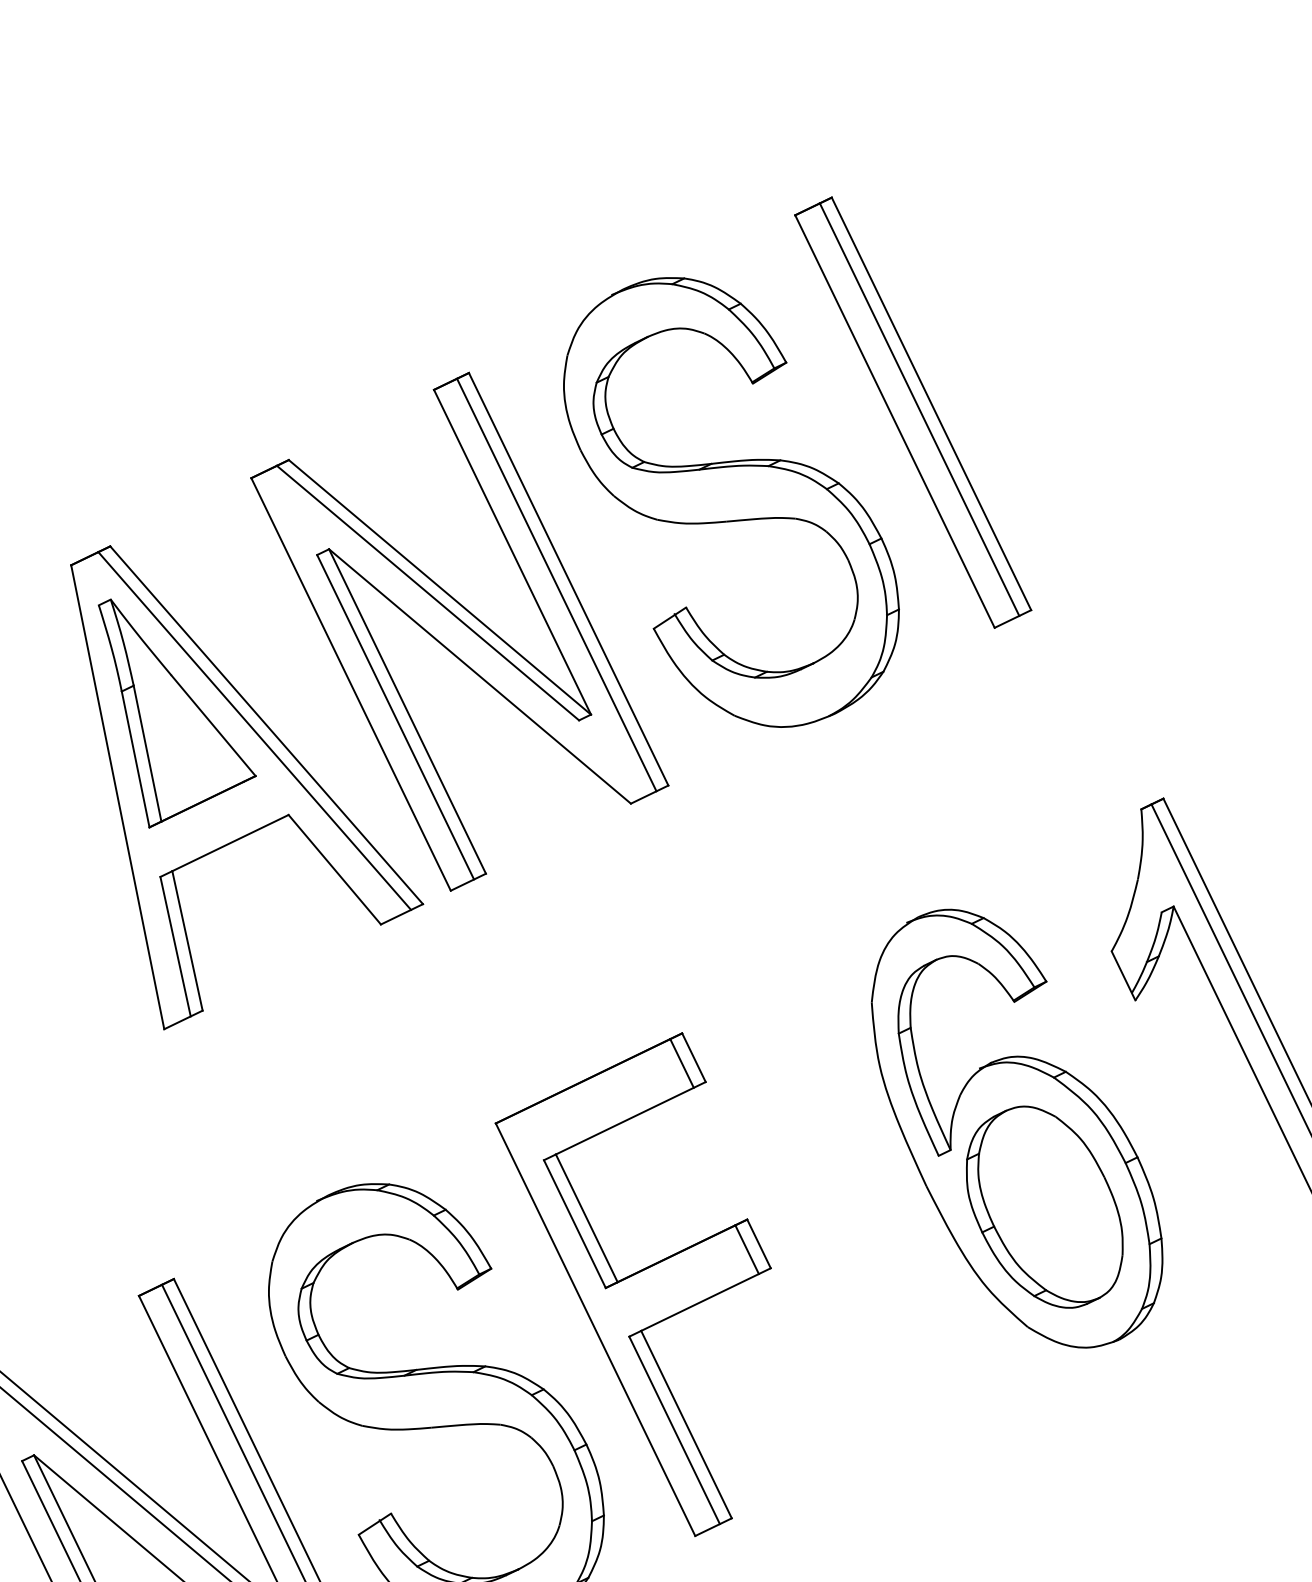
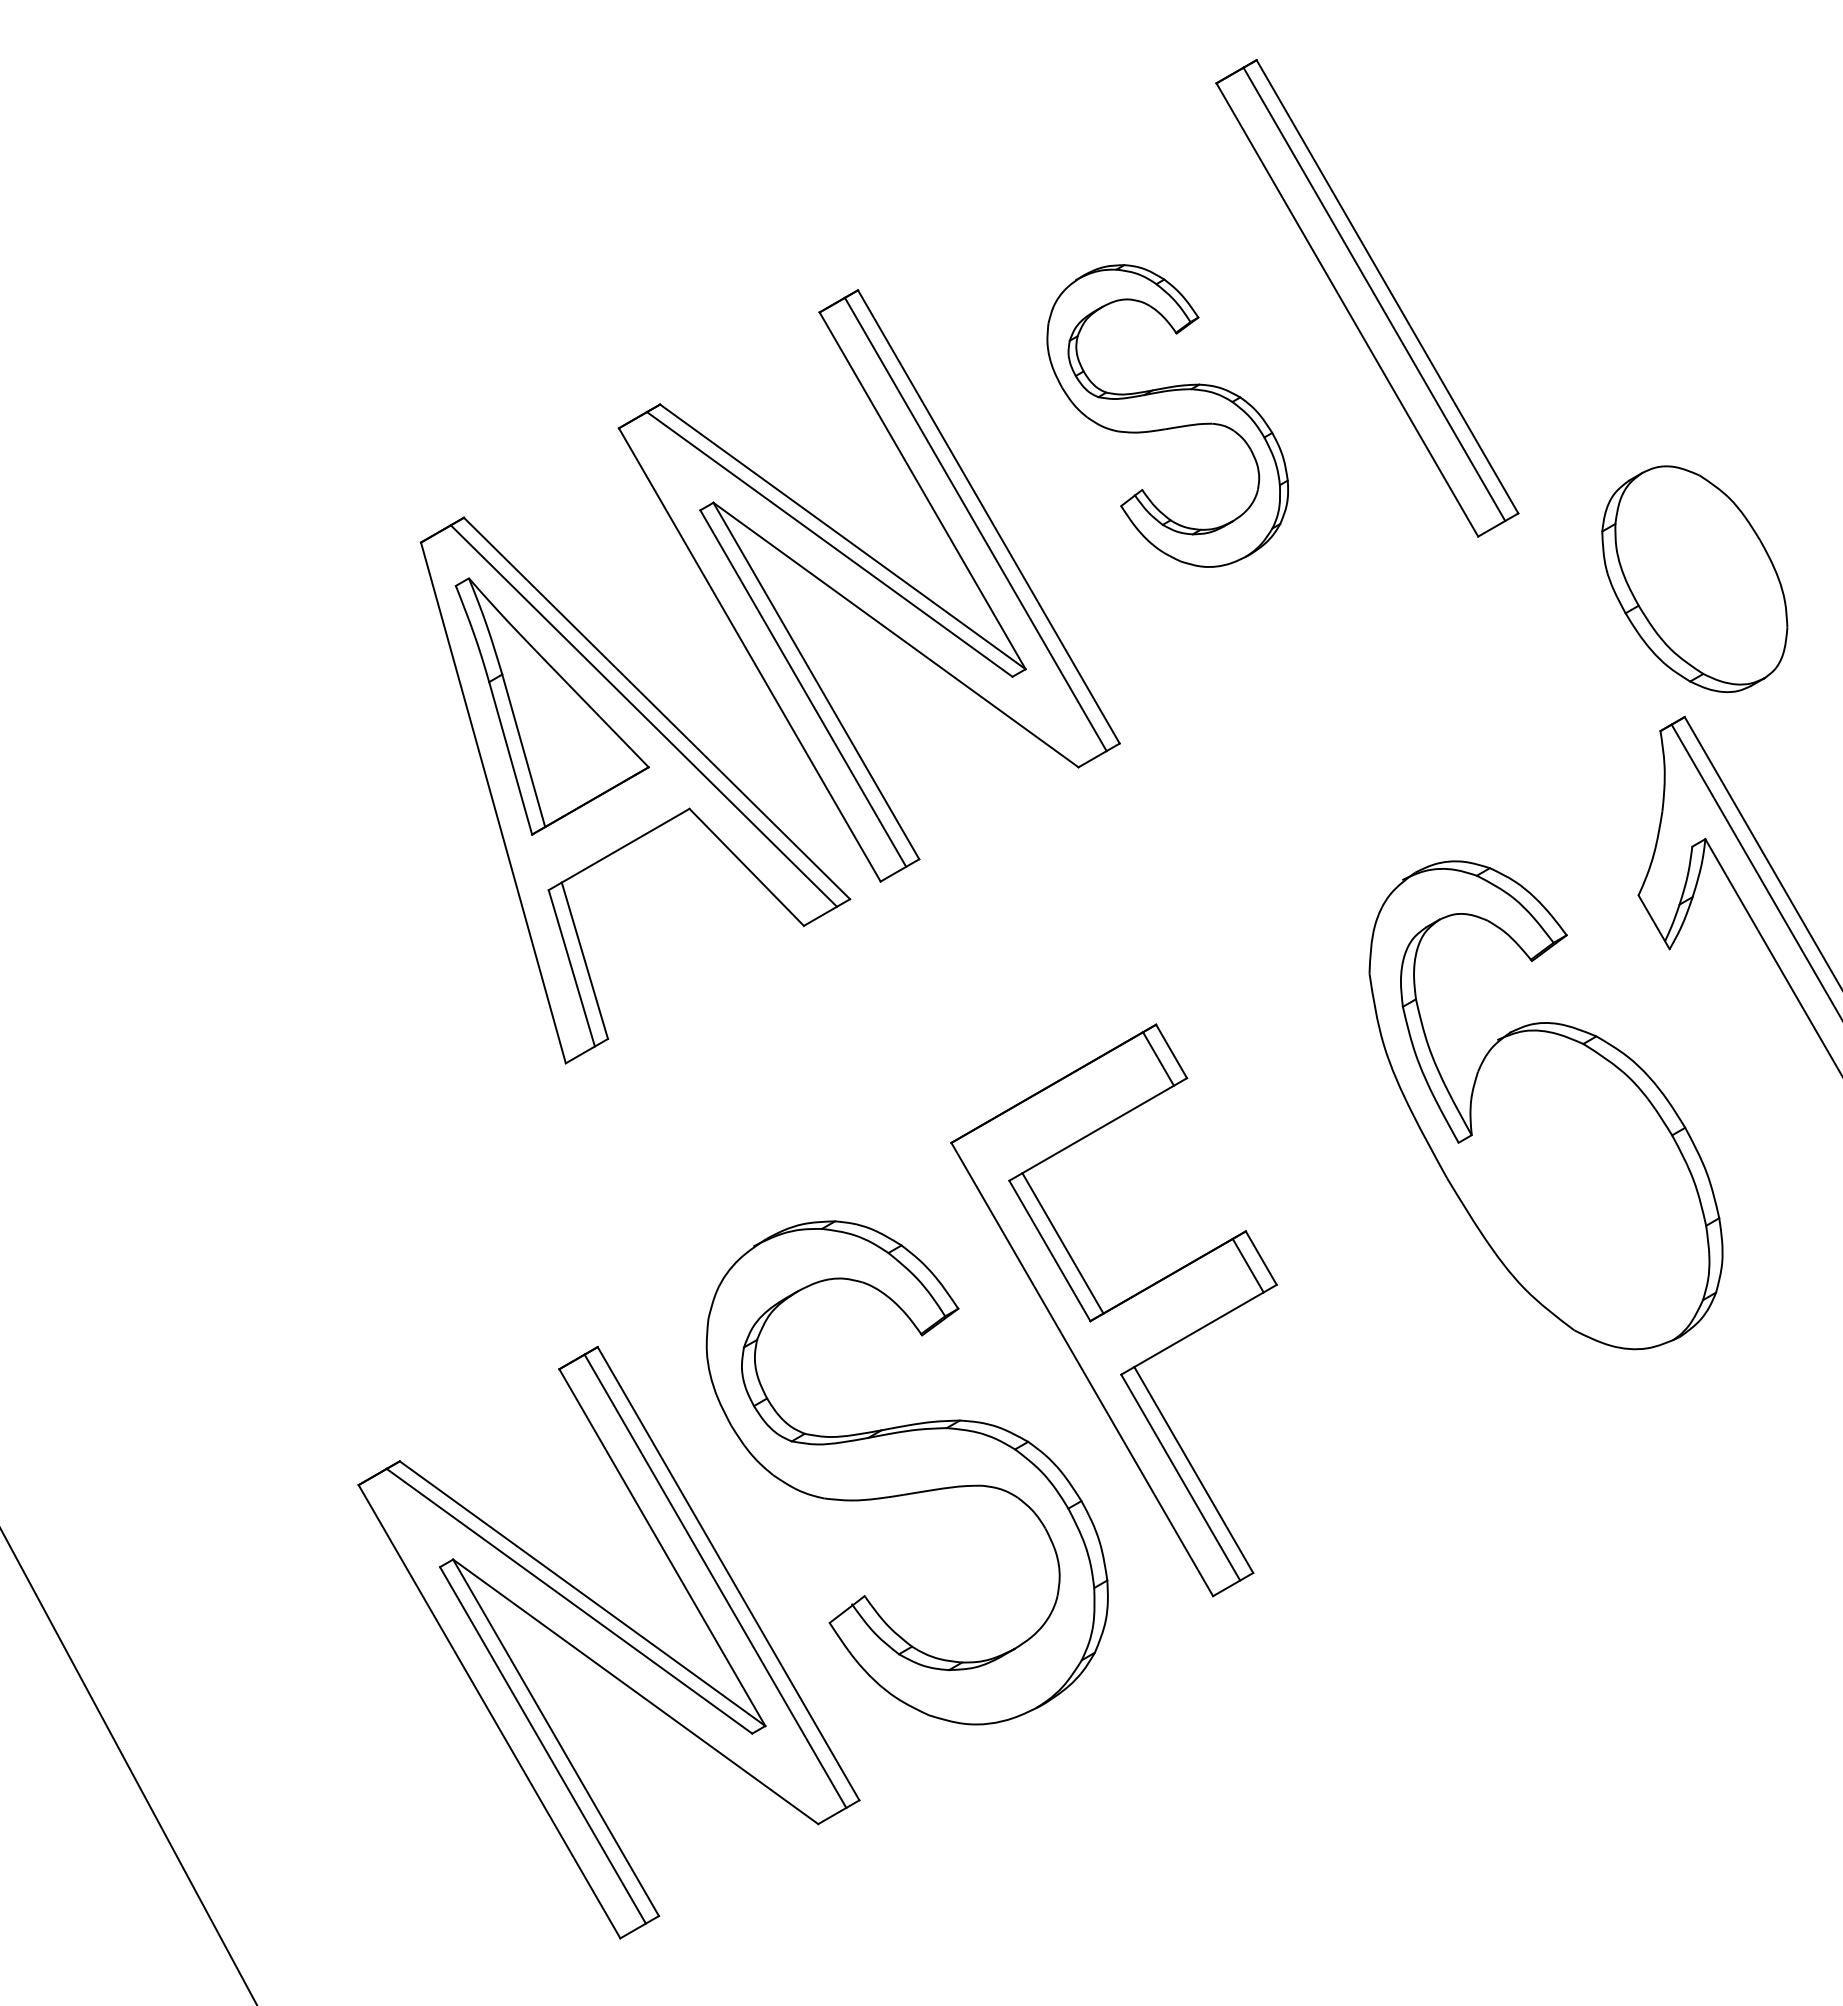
part: (731, 502) -> (1167, 415), size x0.6
part: (1044, 1207) -> (1694, 579), moved

